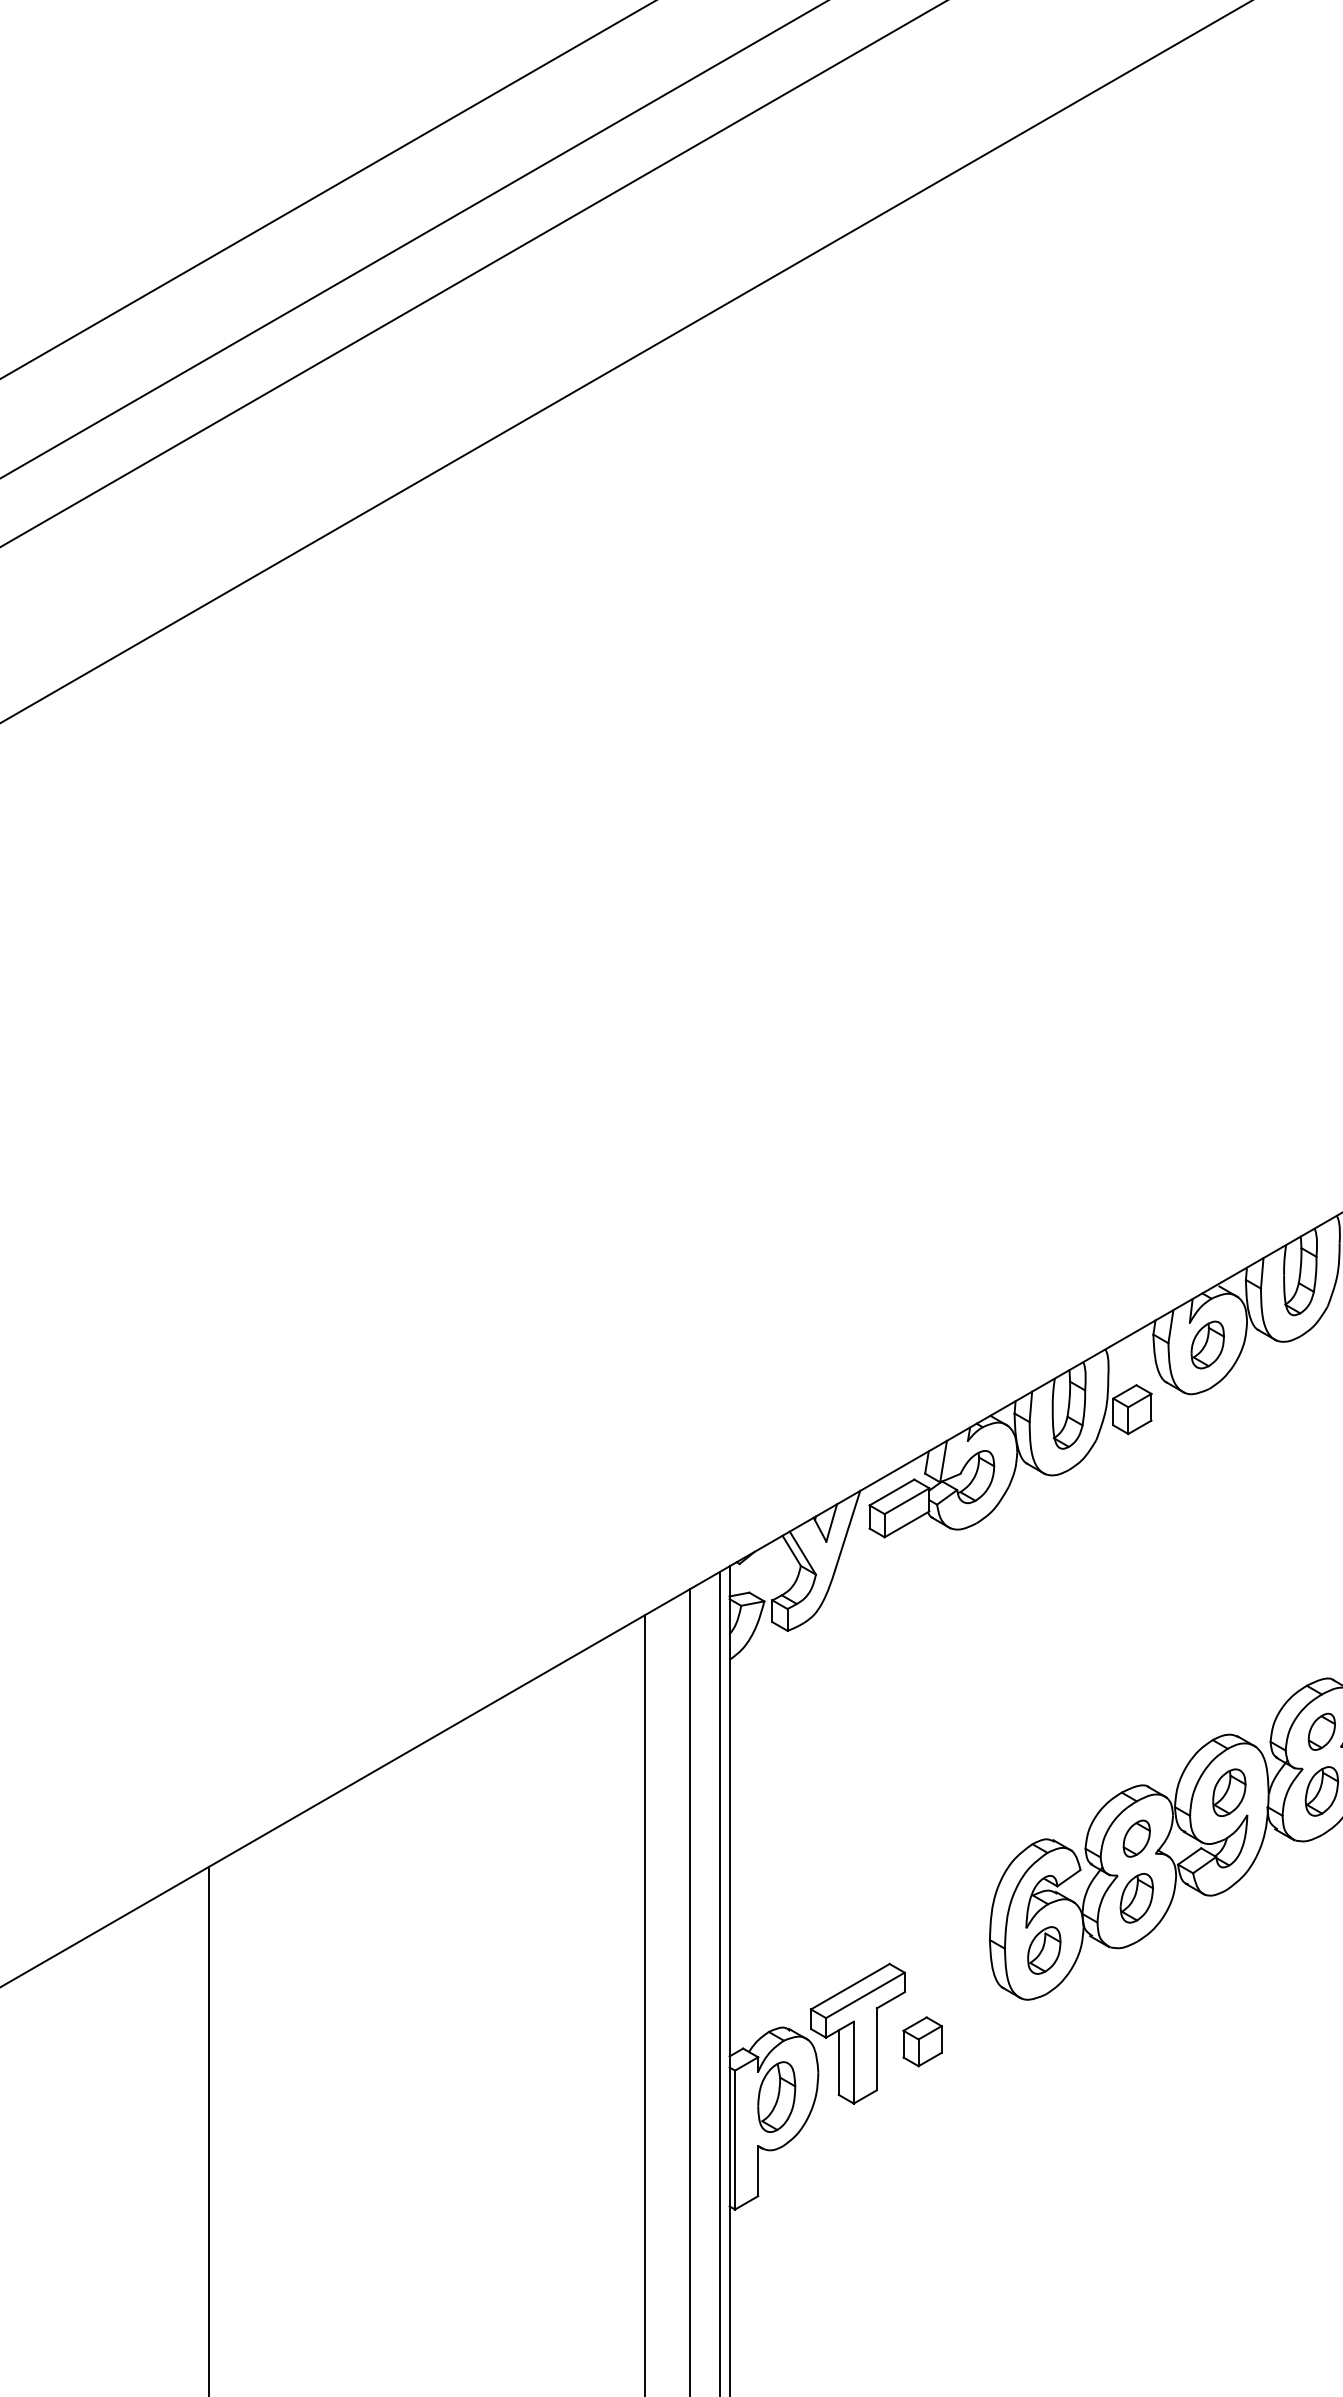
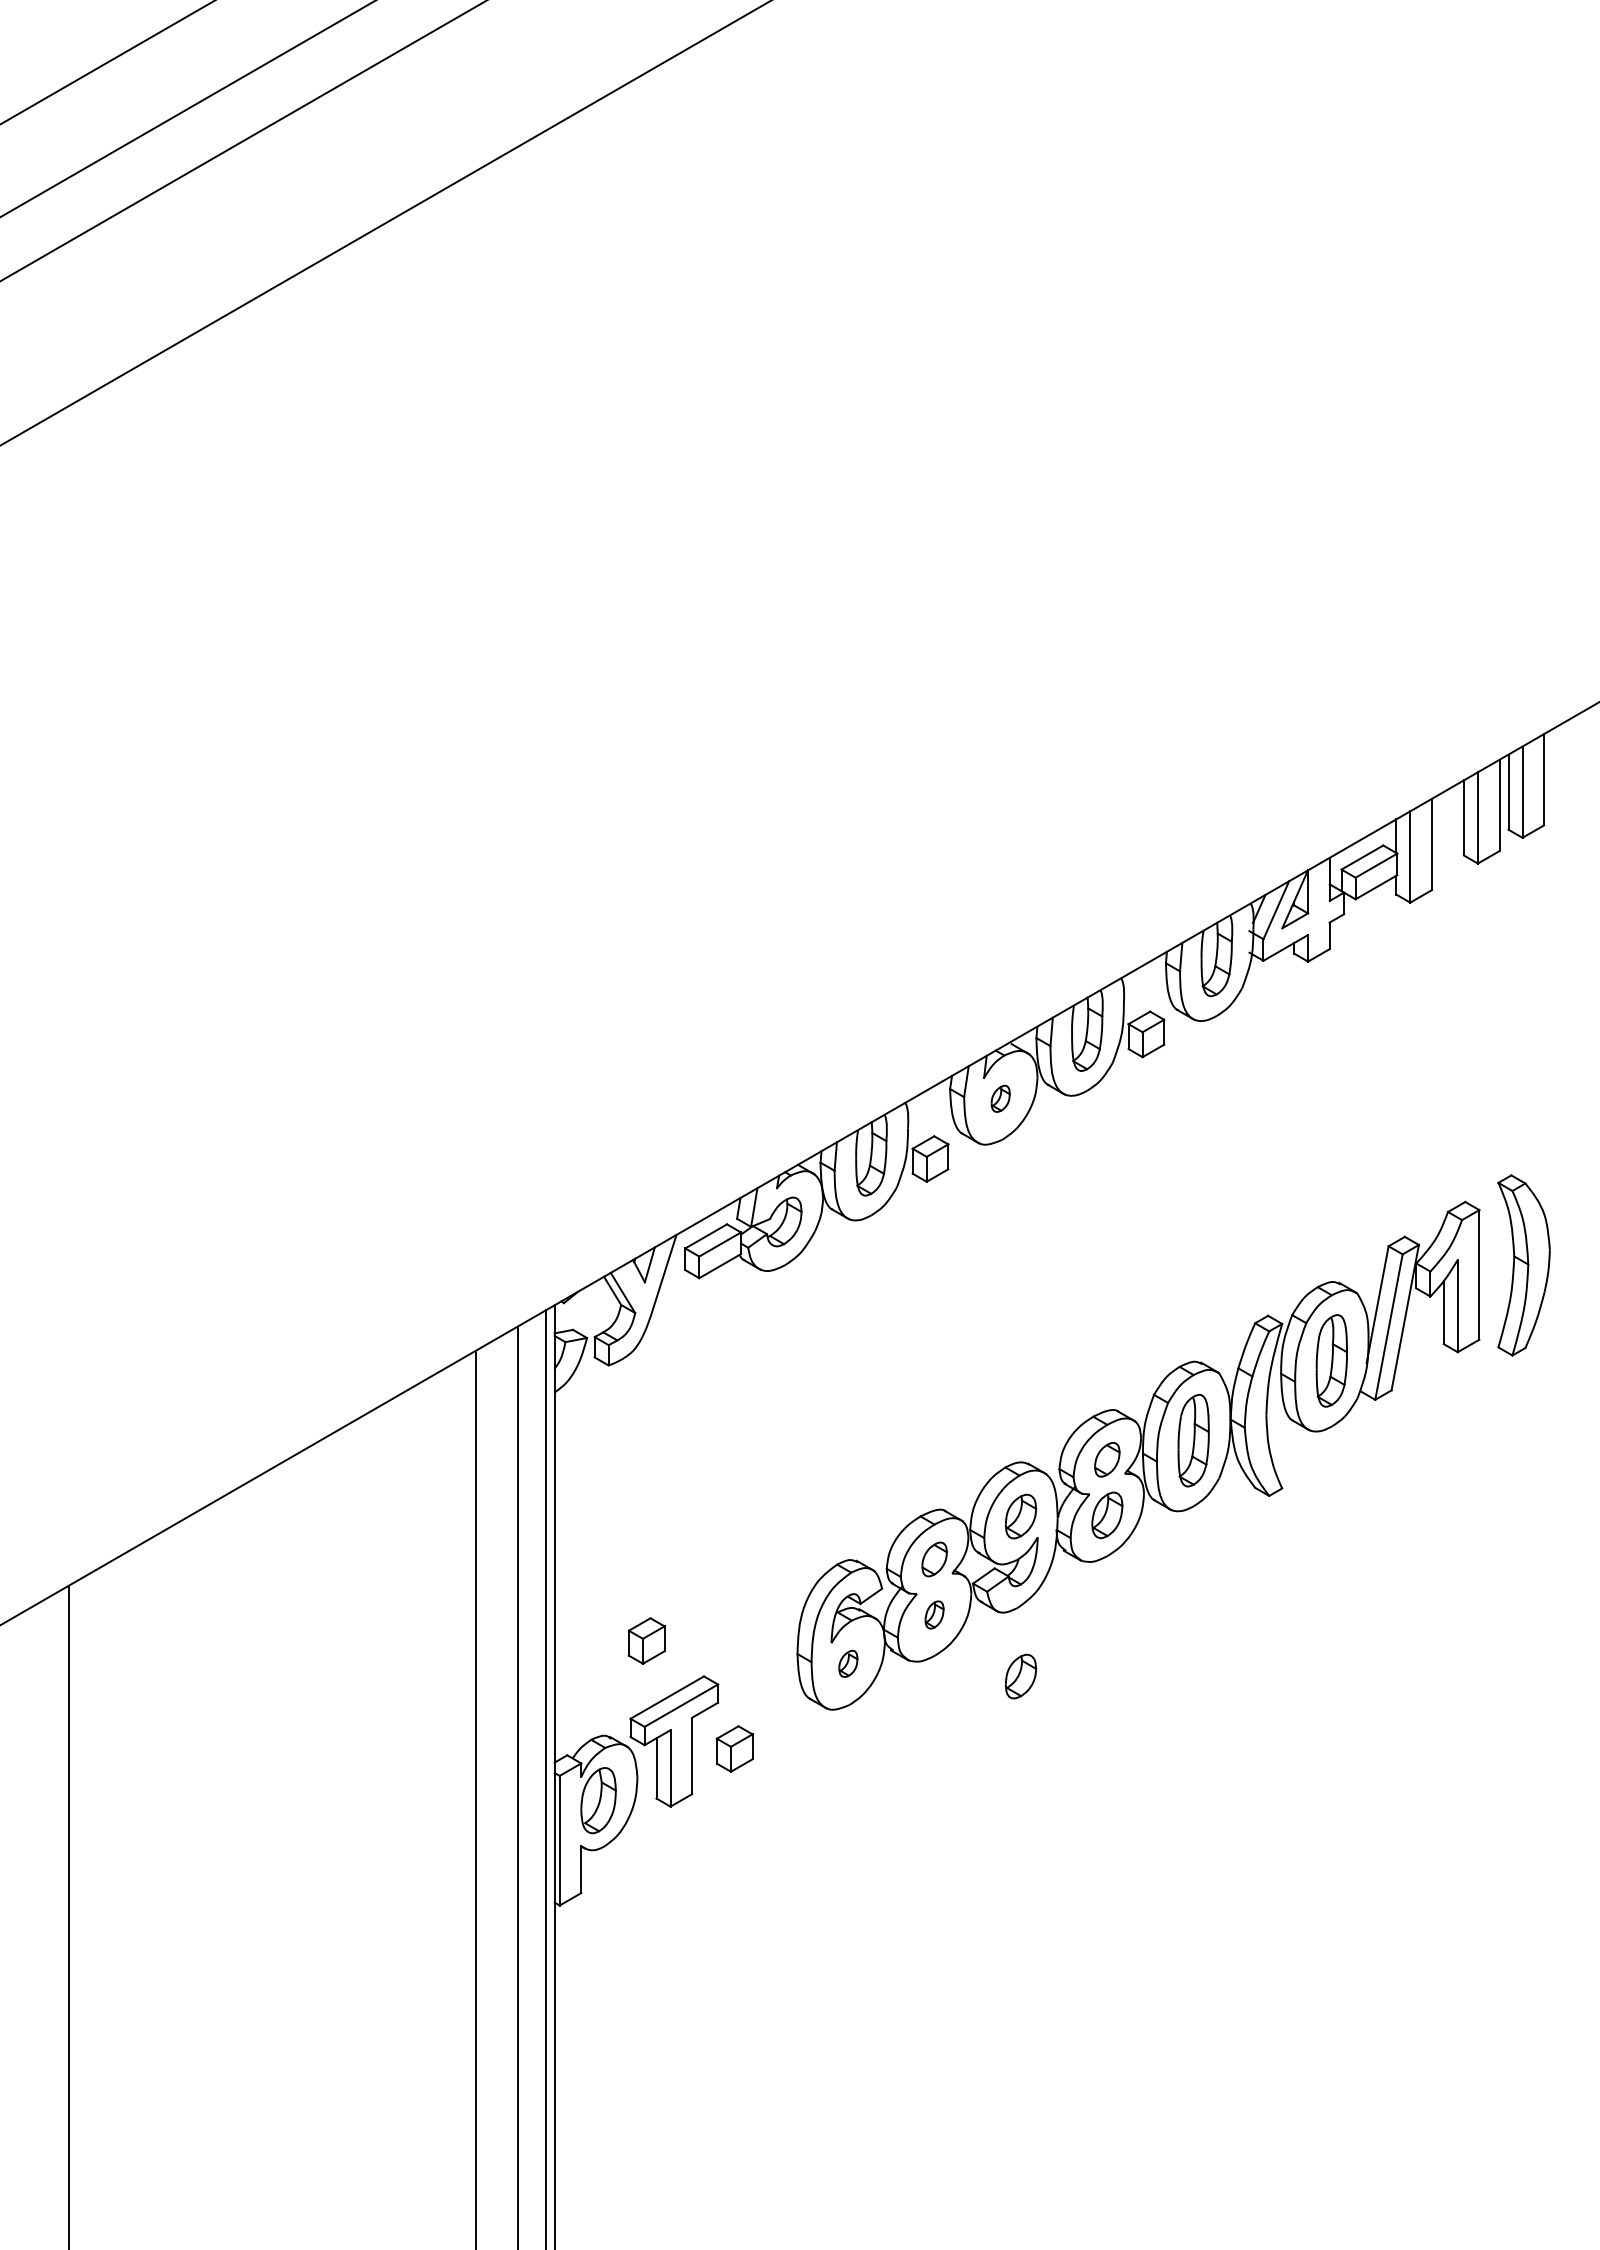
part: (1207, 1344) -> (1000, 1098), size x0.6
part: (1136, 1897) -> (934, 1614), size x0.6
part: (828, 1925) -> (646, 1640), added
part: (1044, 1950) -> (848, 1663), size x0.6
part: (1229, 1964) -> (1021, 1676), added

